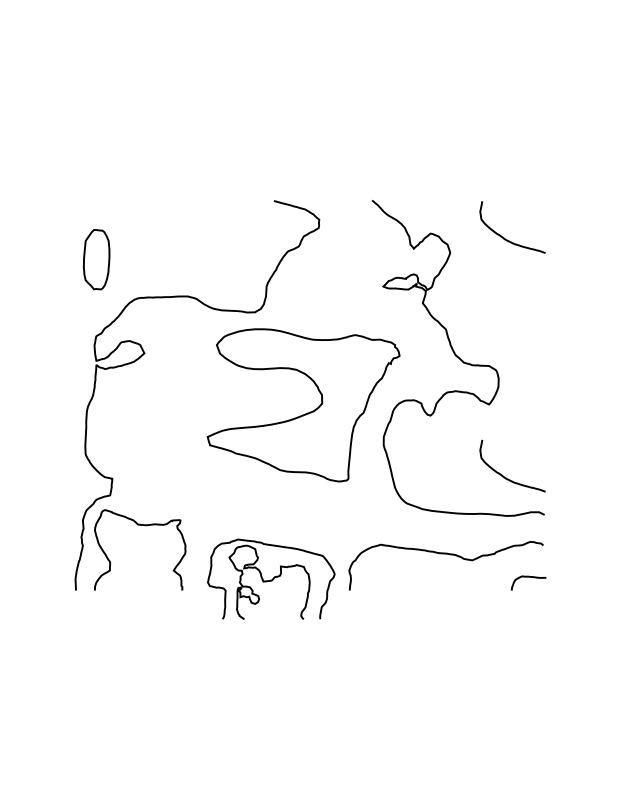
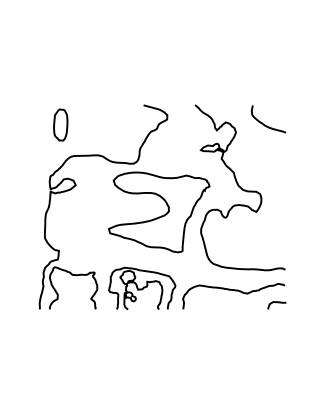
part: (96, 258) -> (60, 124), moved
curve: (506, 476) -> (265, 249), removed
part: (271, 579) -> (142, 288), moved

